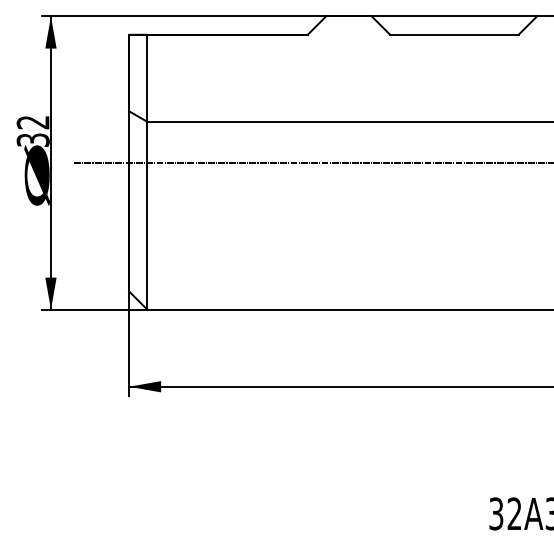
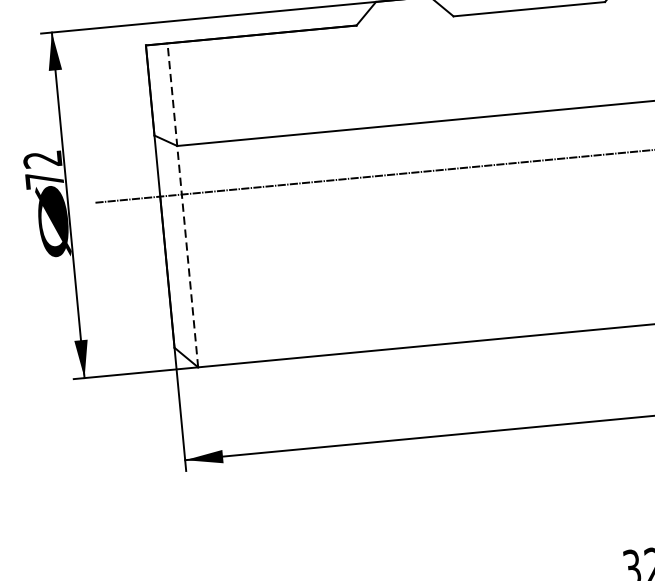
text: (32, 139) -> (43, 179), 32 -> 72
line: (147, 171) -> (182, 204), solid -> dashed

